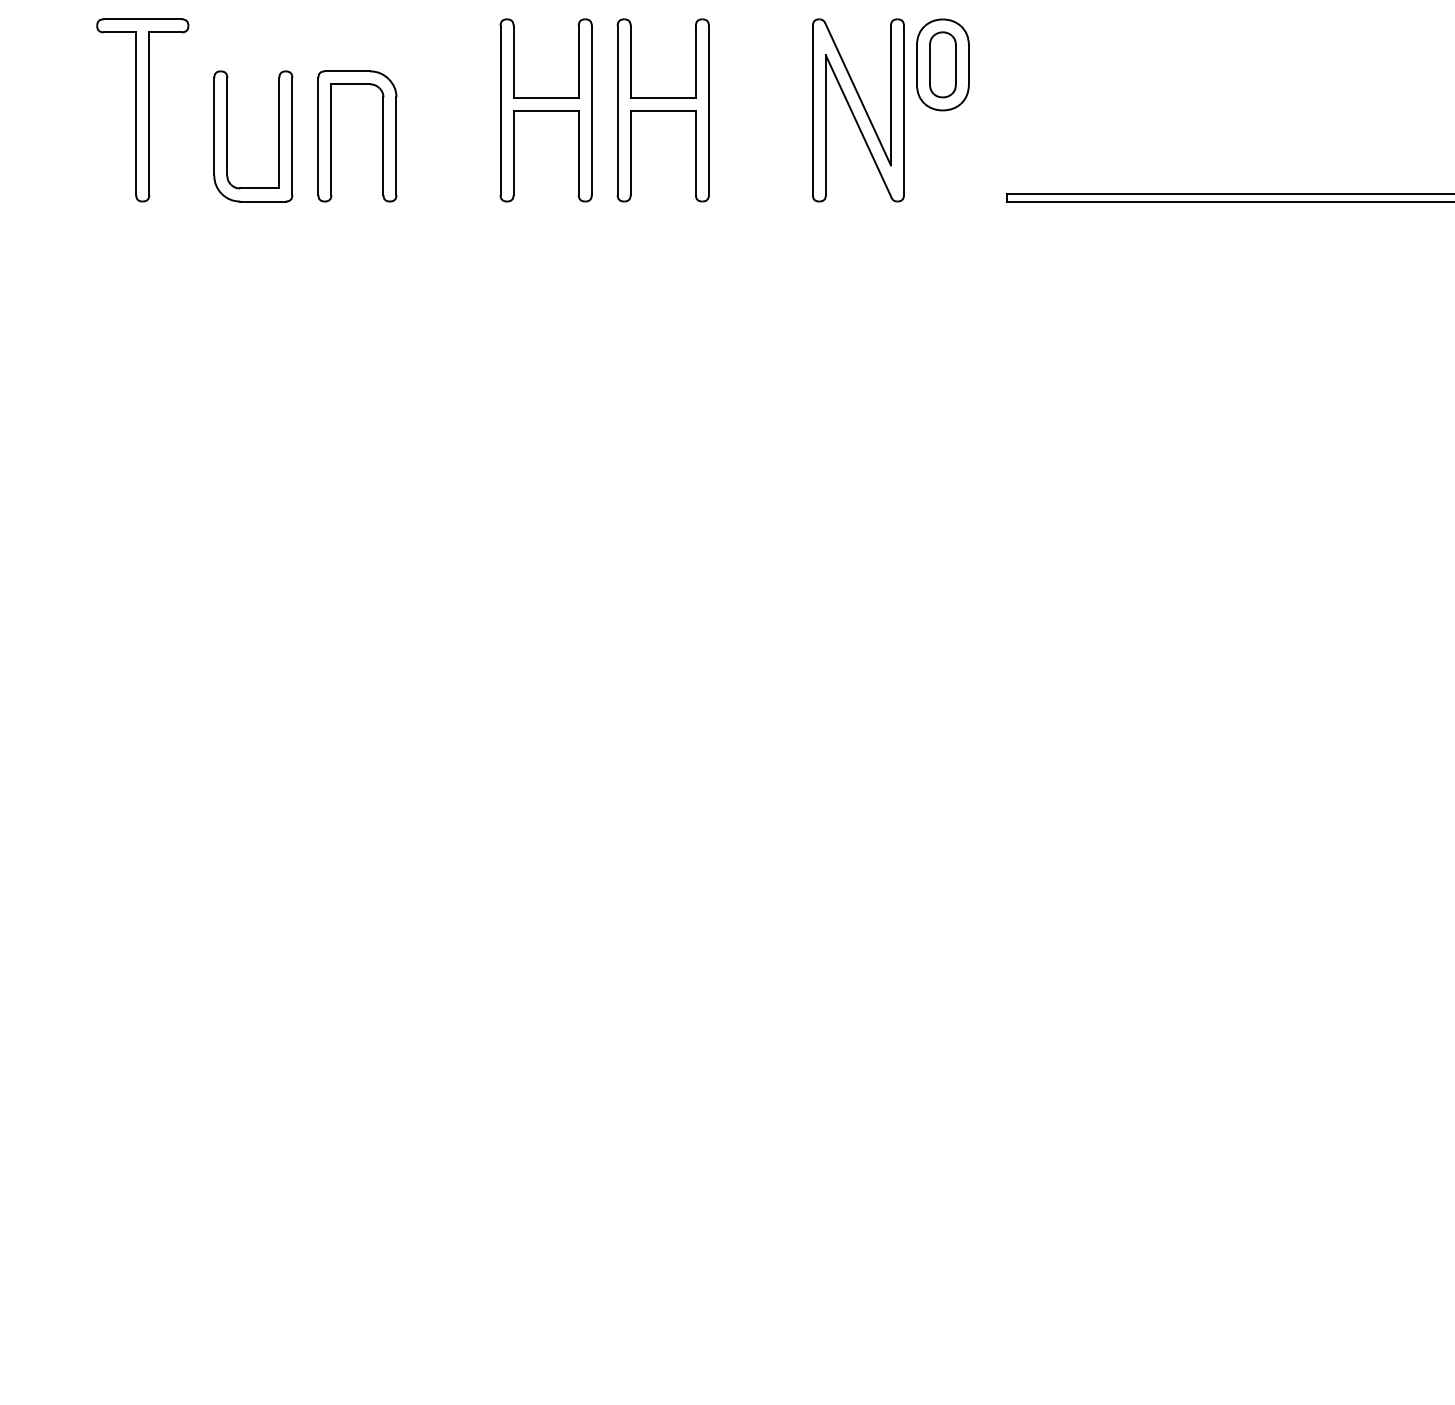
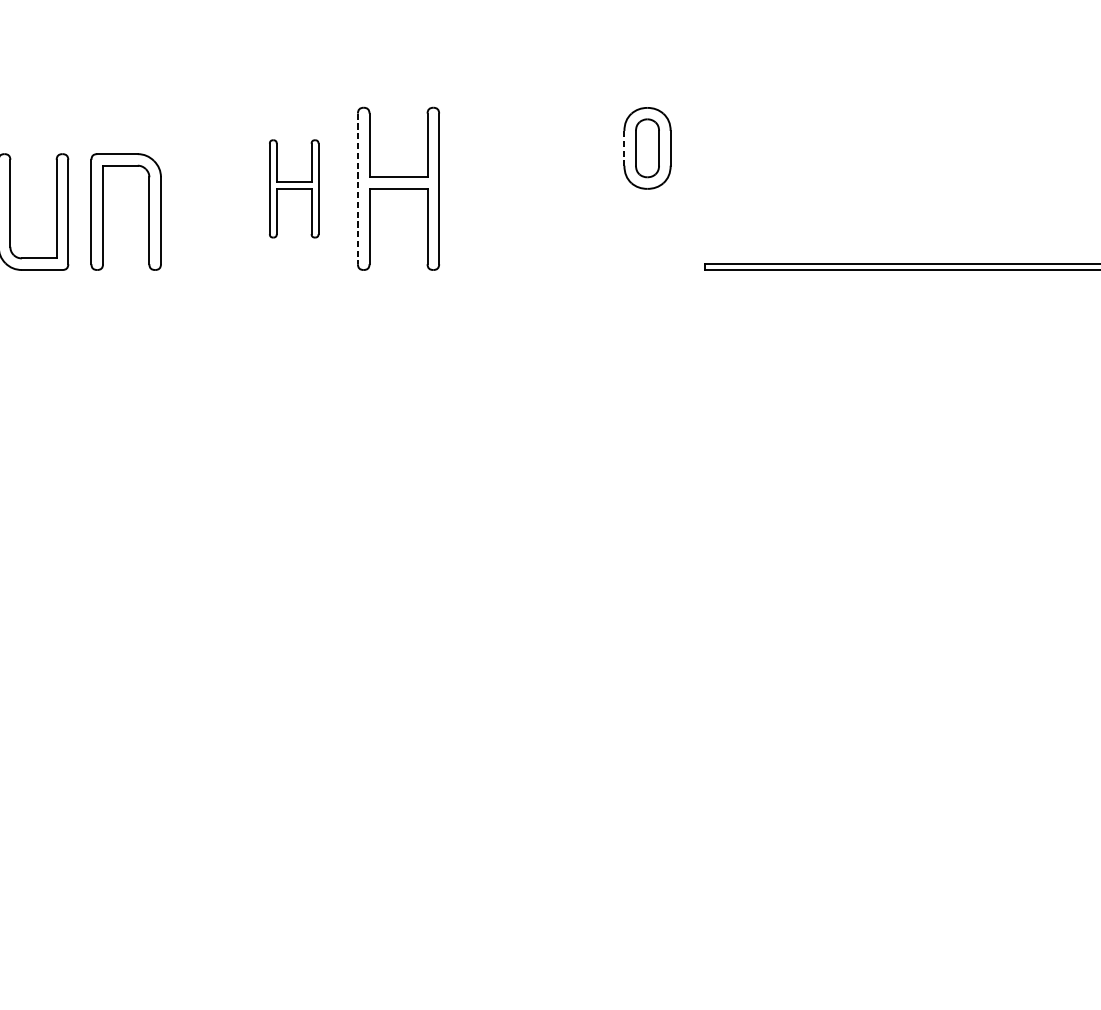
line: (916, 64) -> (624, 147), solid -> dashed
part: (545, 110) -> (293, 188), size x0.6
line: (617, 110) -> (357, 188), solid -> dashed
part: (858, 110) -> (572, 188), removed

